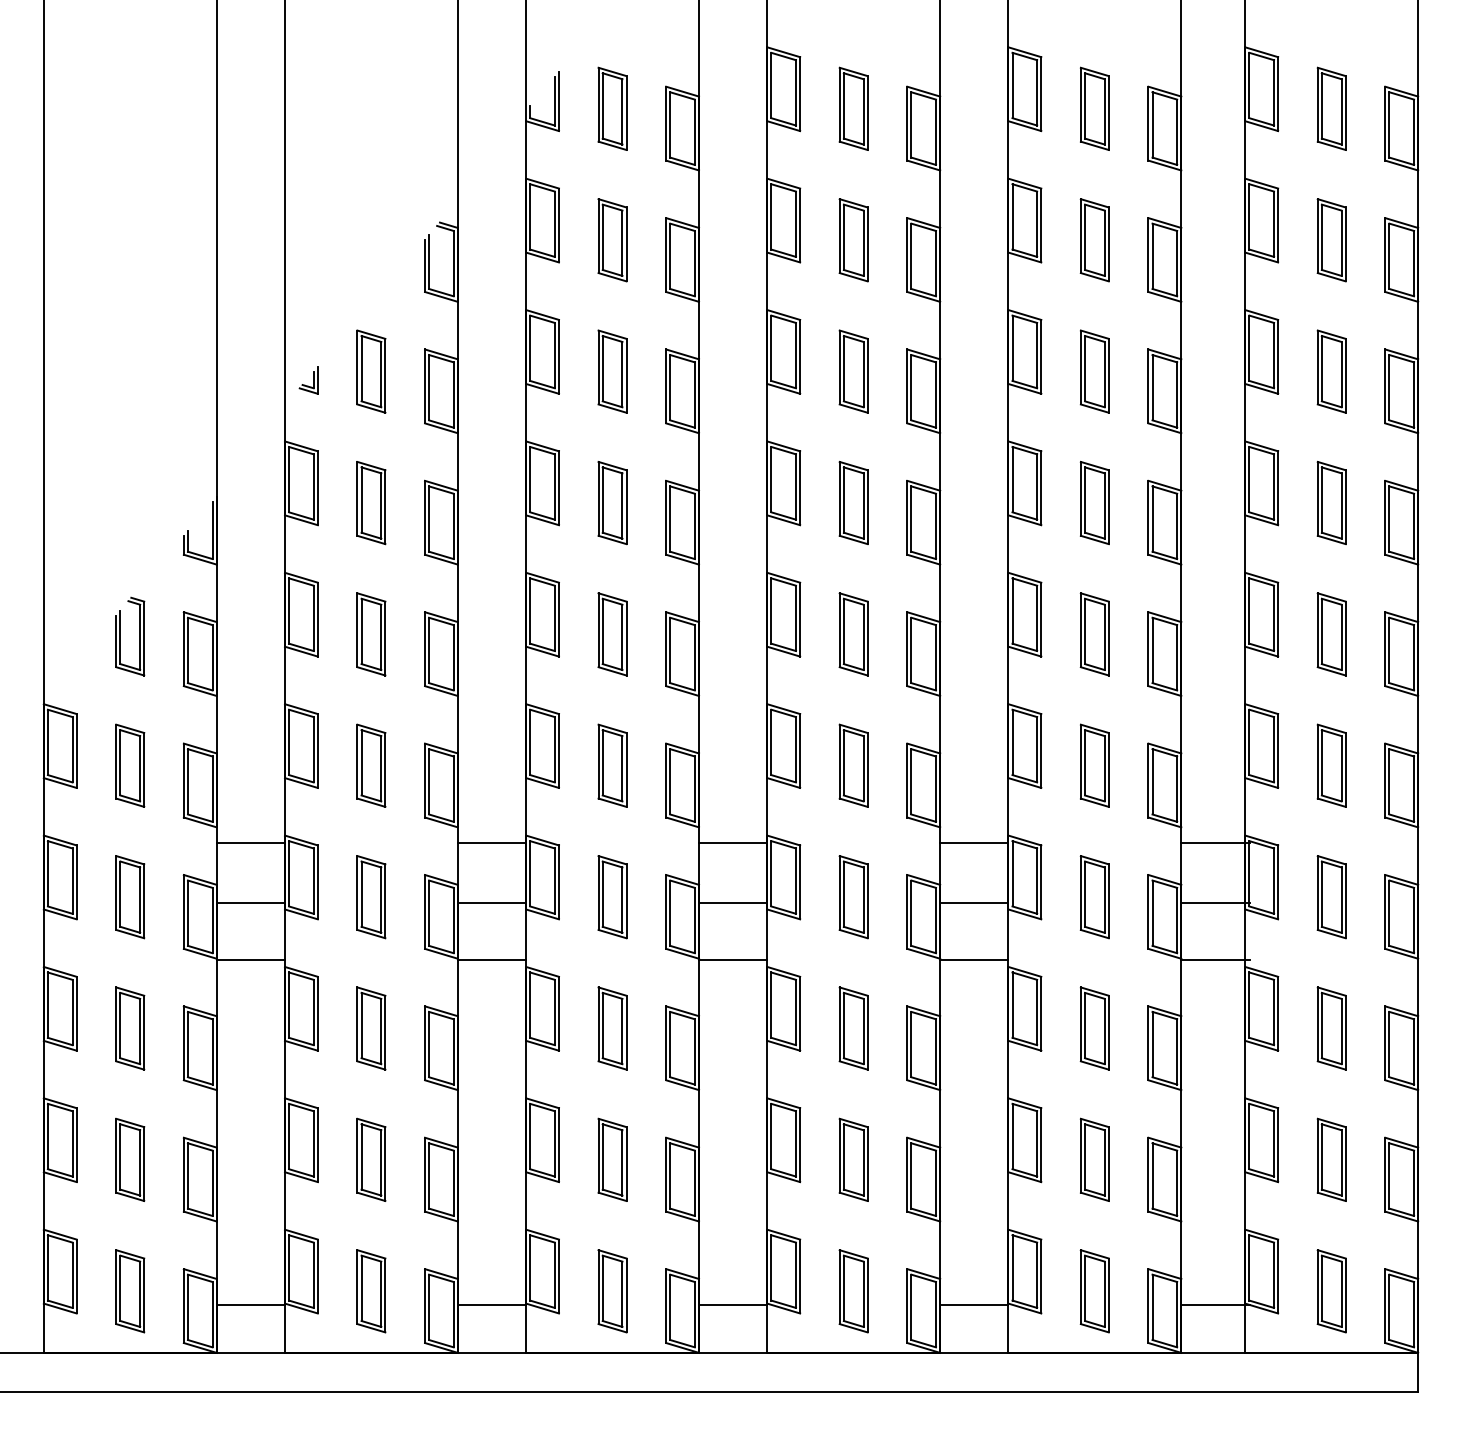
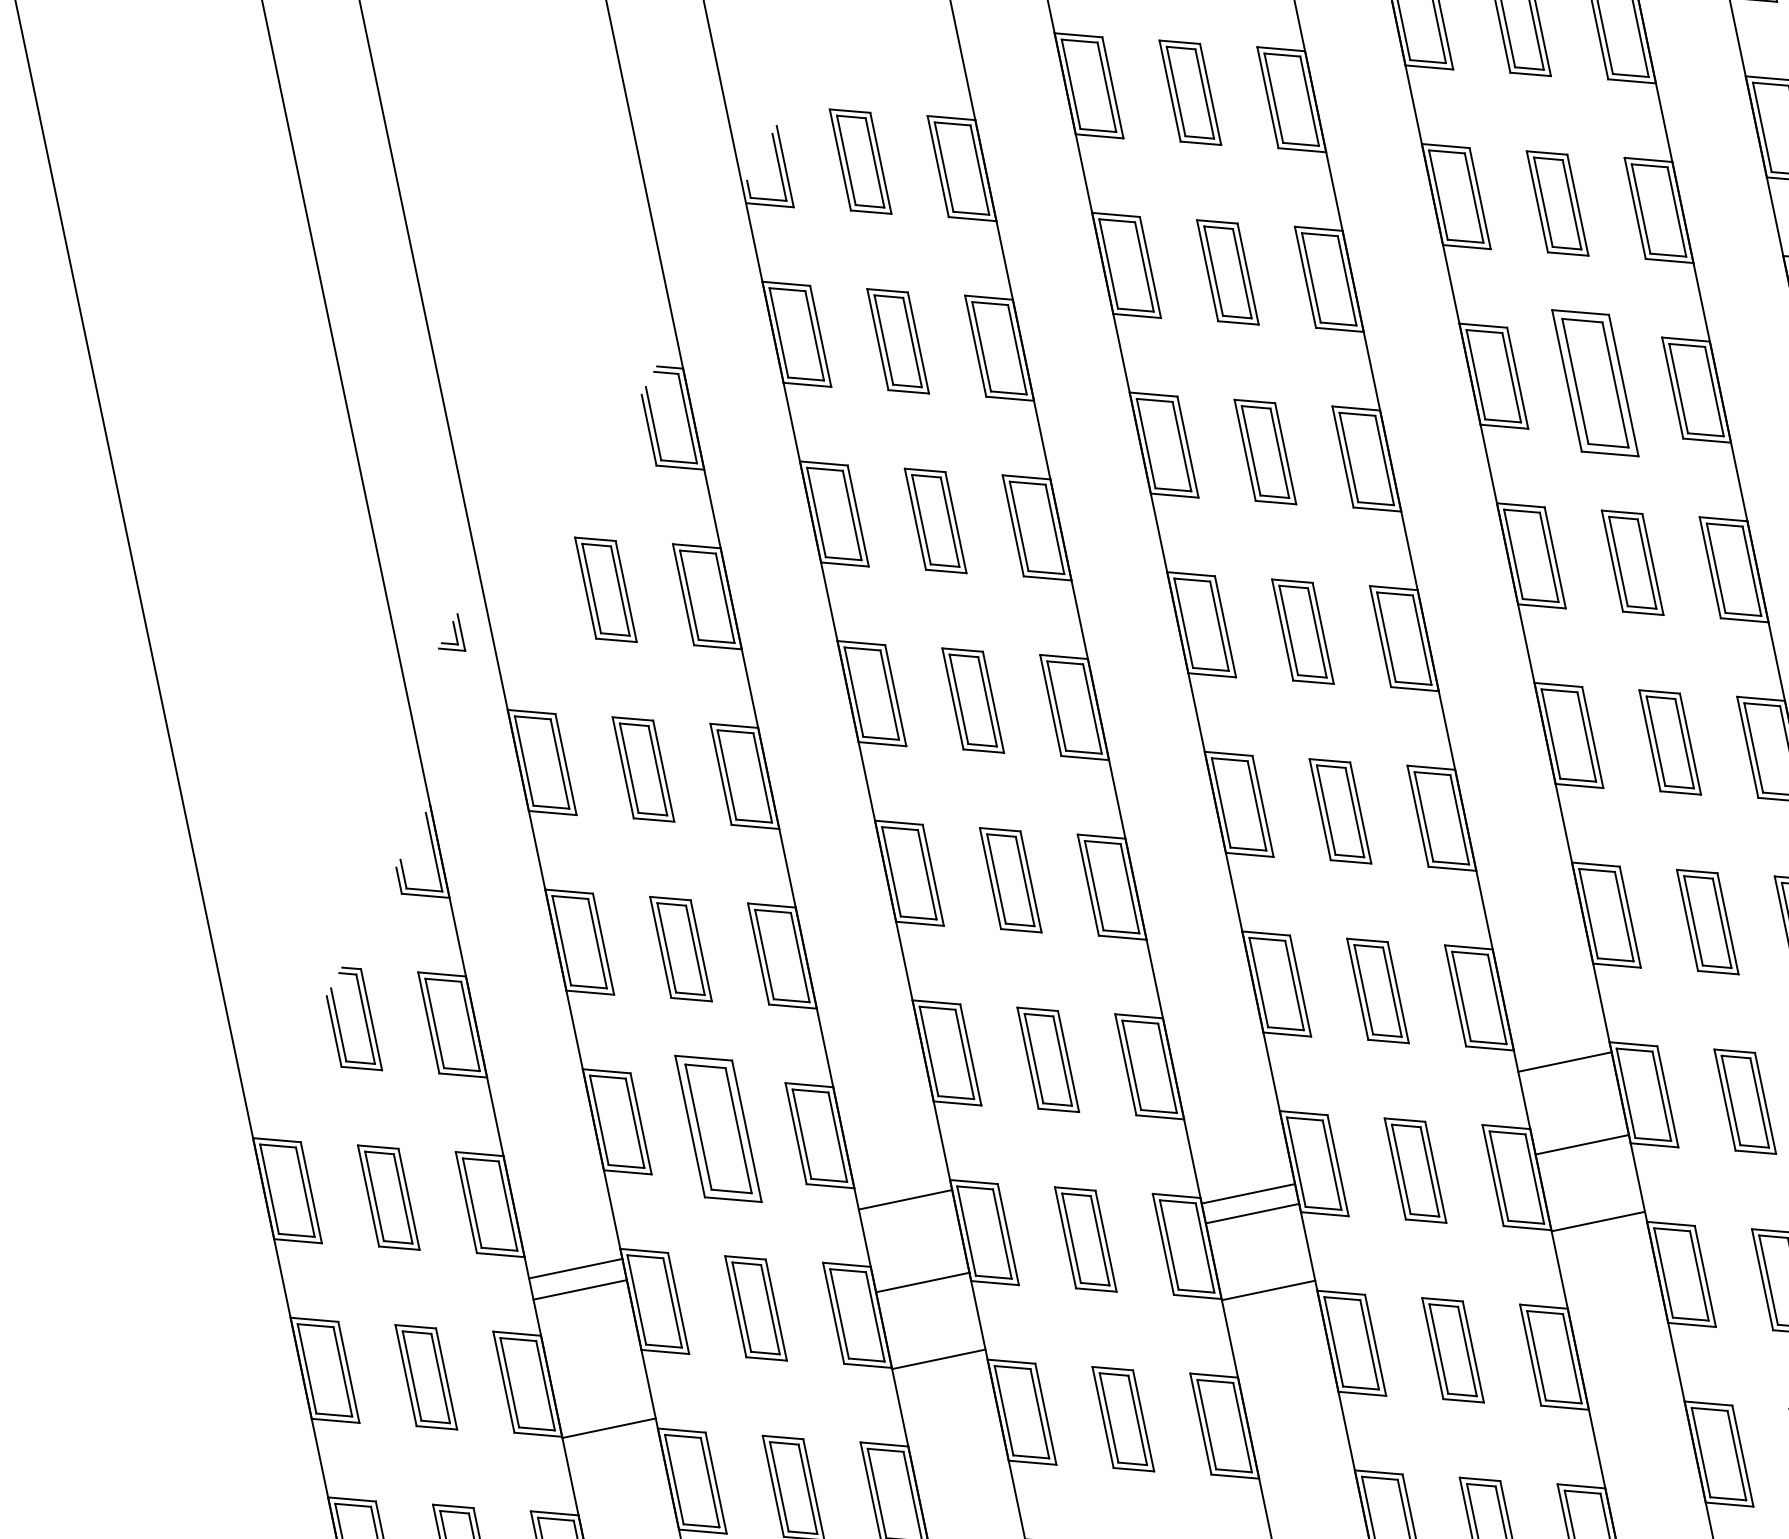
part: (1094, 371) -> (1594, 383), size x1.4
part: (308, 380) -> (448, 635), moved
part: (371, 765) -> (718, 1128), size x1.4
line: (733, 842) -> (1248, 1193), moved
line: (250, 903) -> (579, 1290), moved

